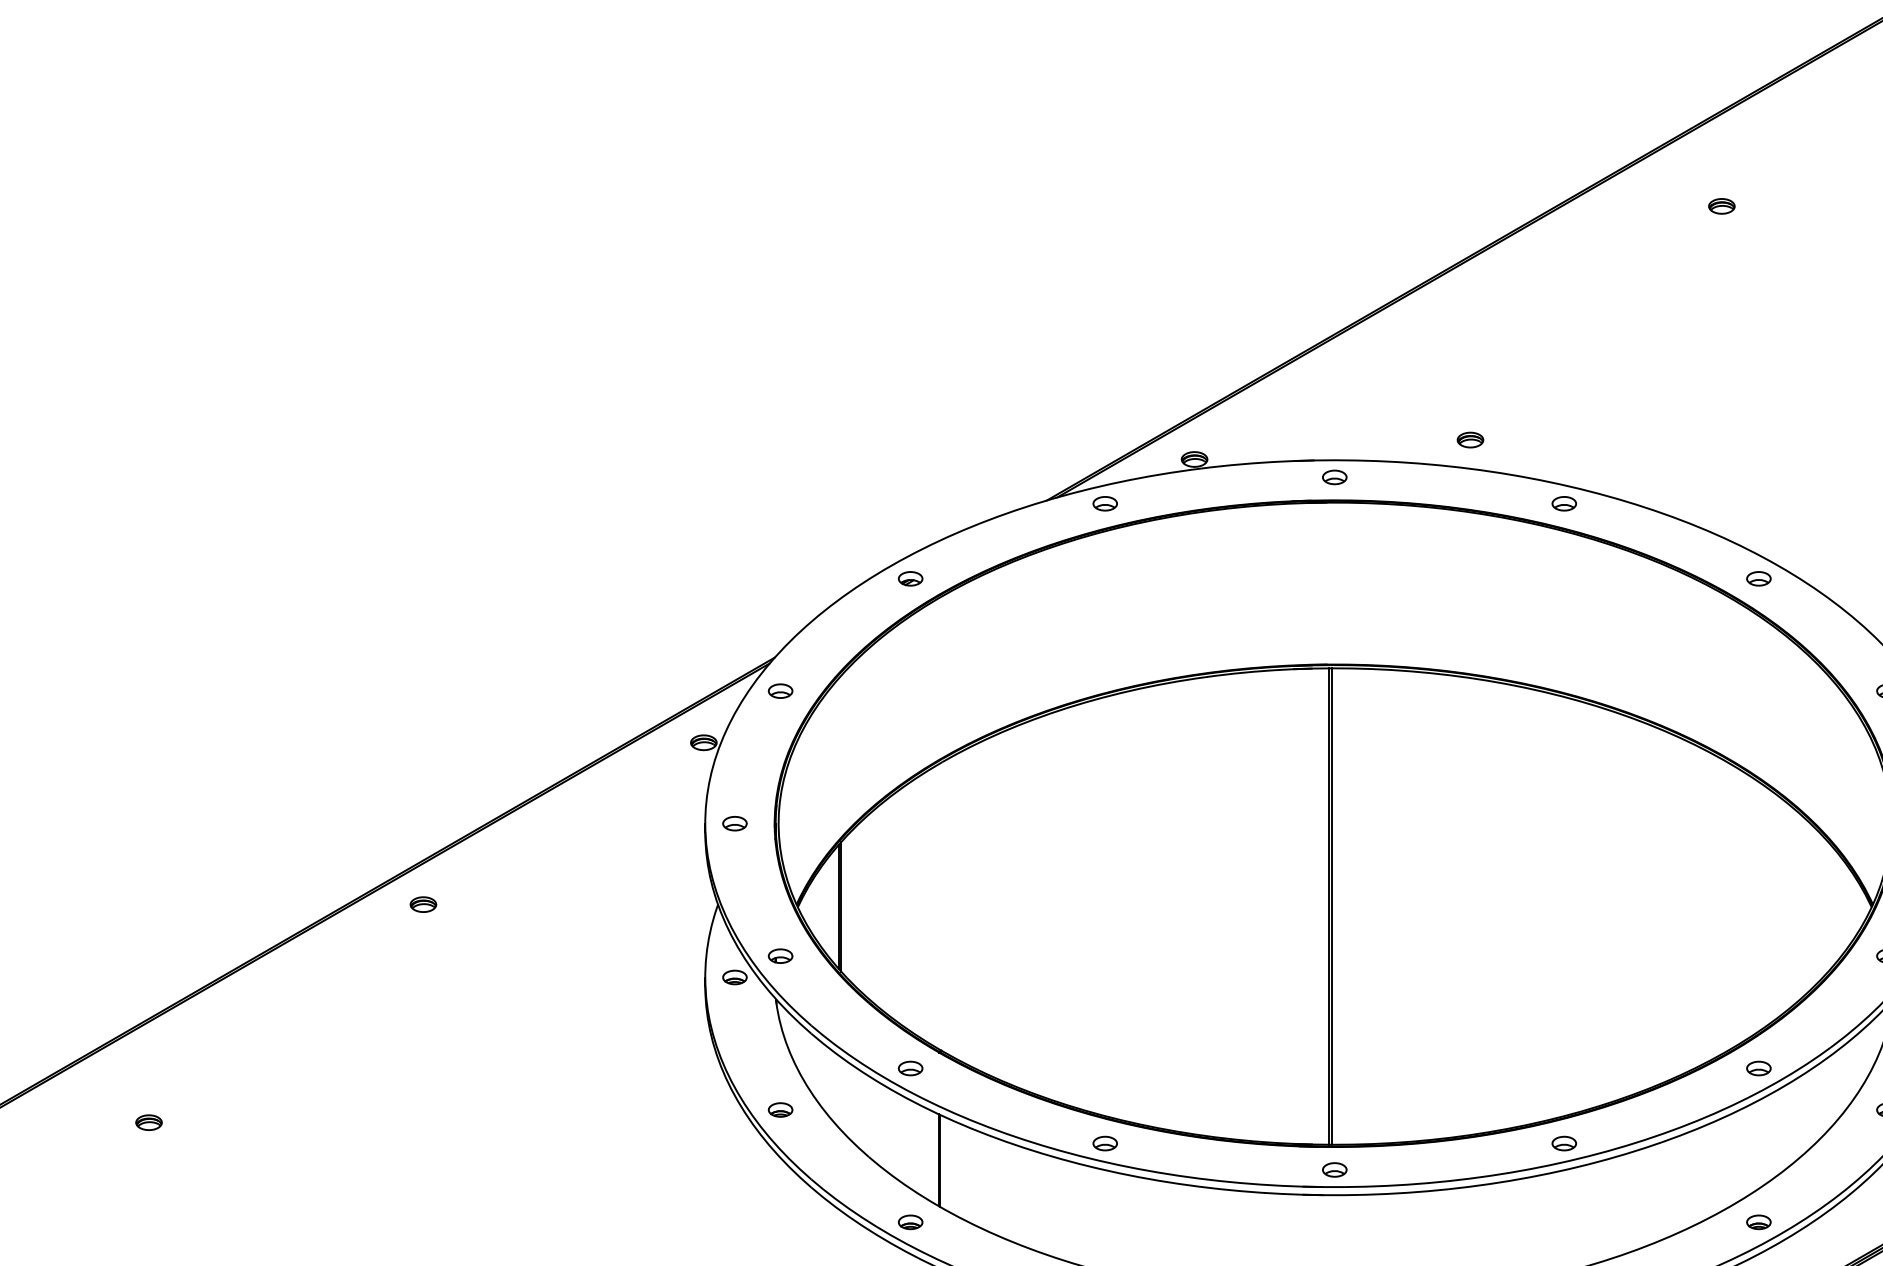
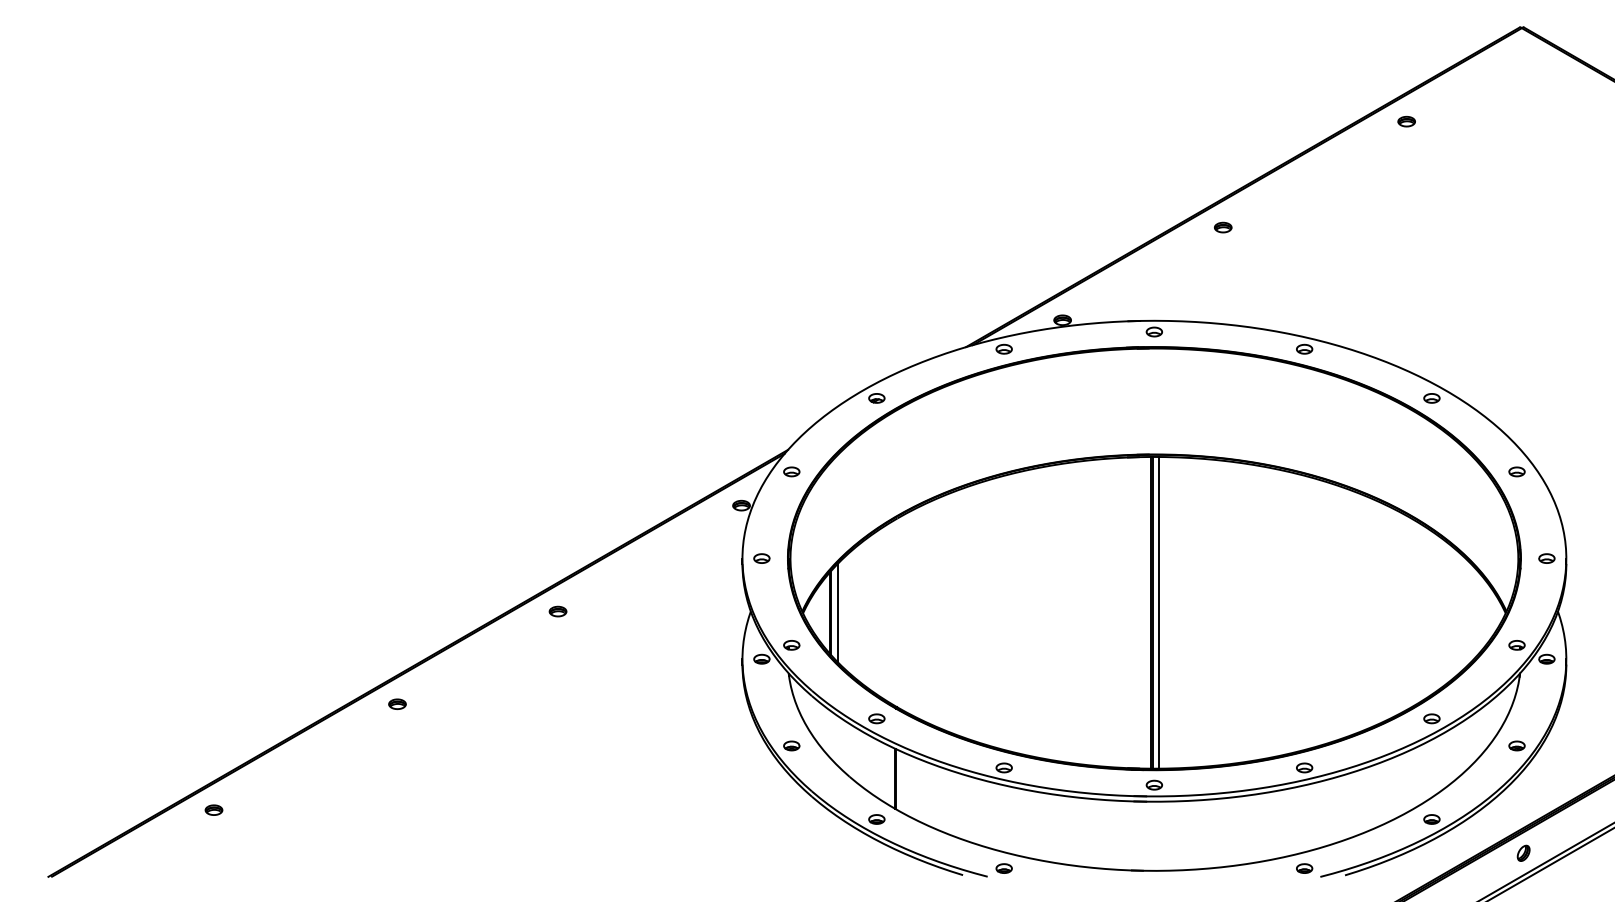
part: (1721, 206) -> (1406, 121), moved
part: (1470, 439) -> (1223, 227), moved
line: (850, 906) -> (837, 612), added
line: (1341, 906) -> (1158, 612), added
part: (149, 1121) -> (397, 703), moved

